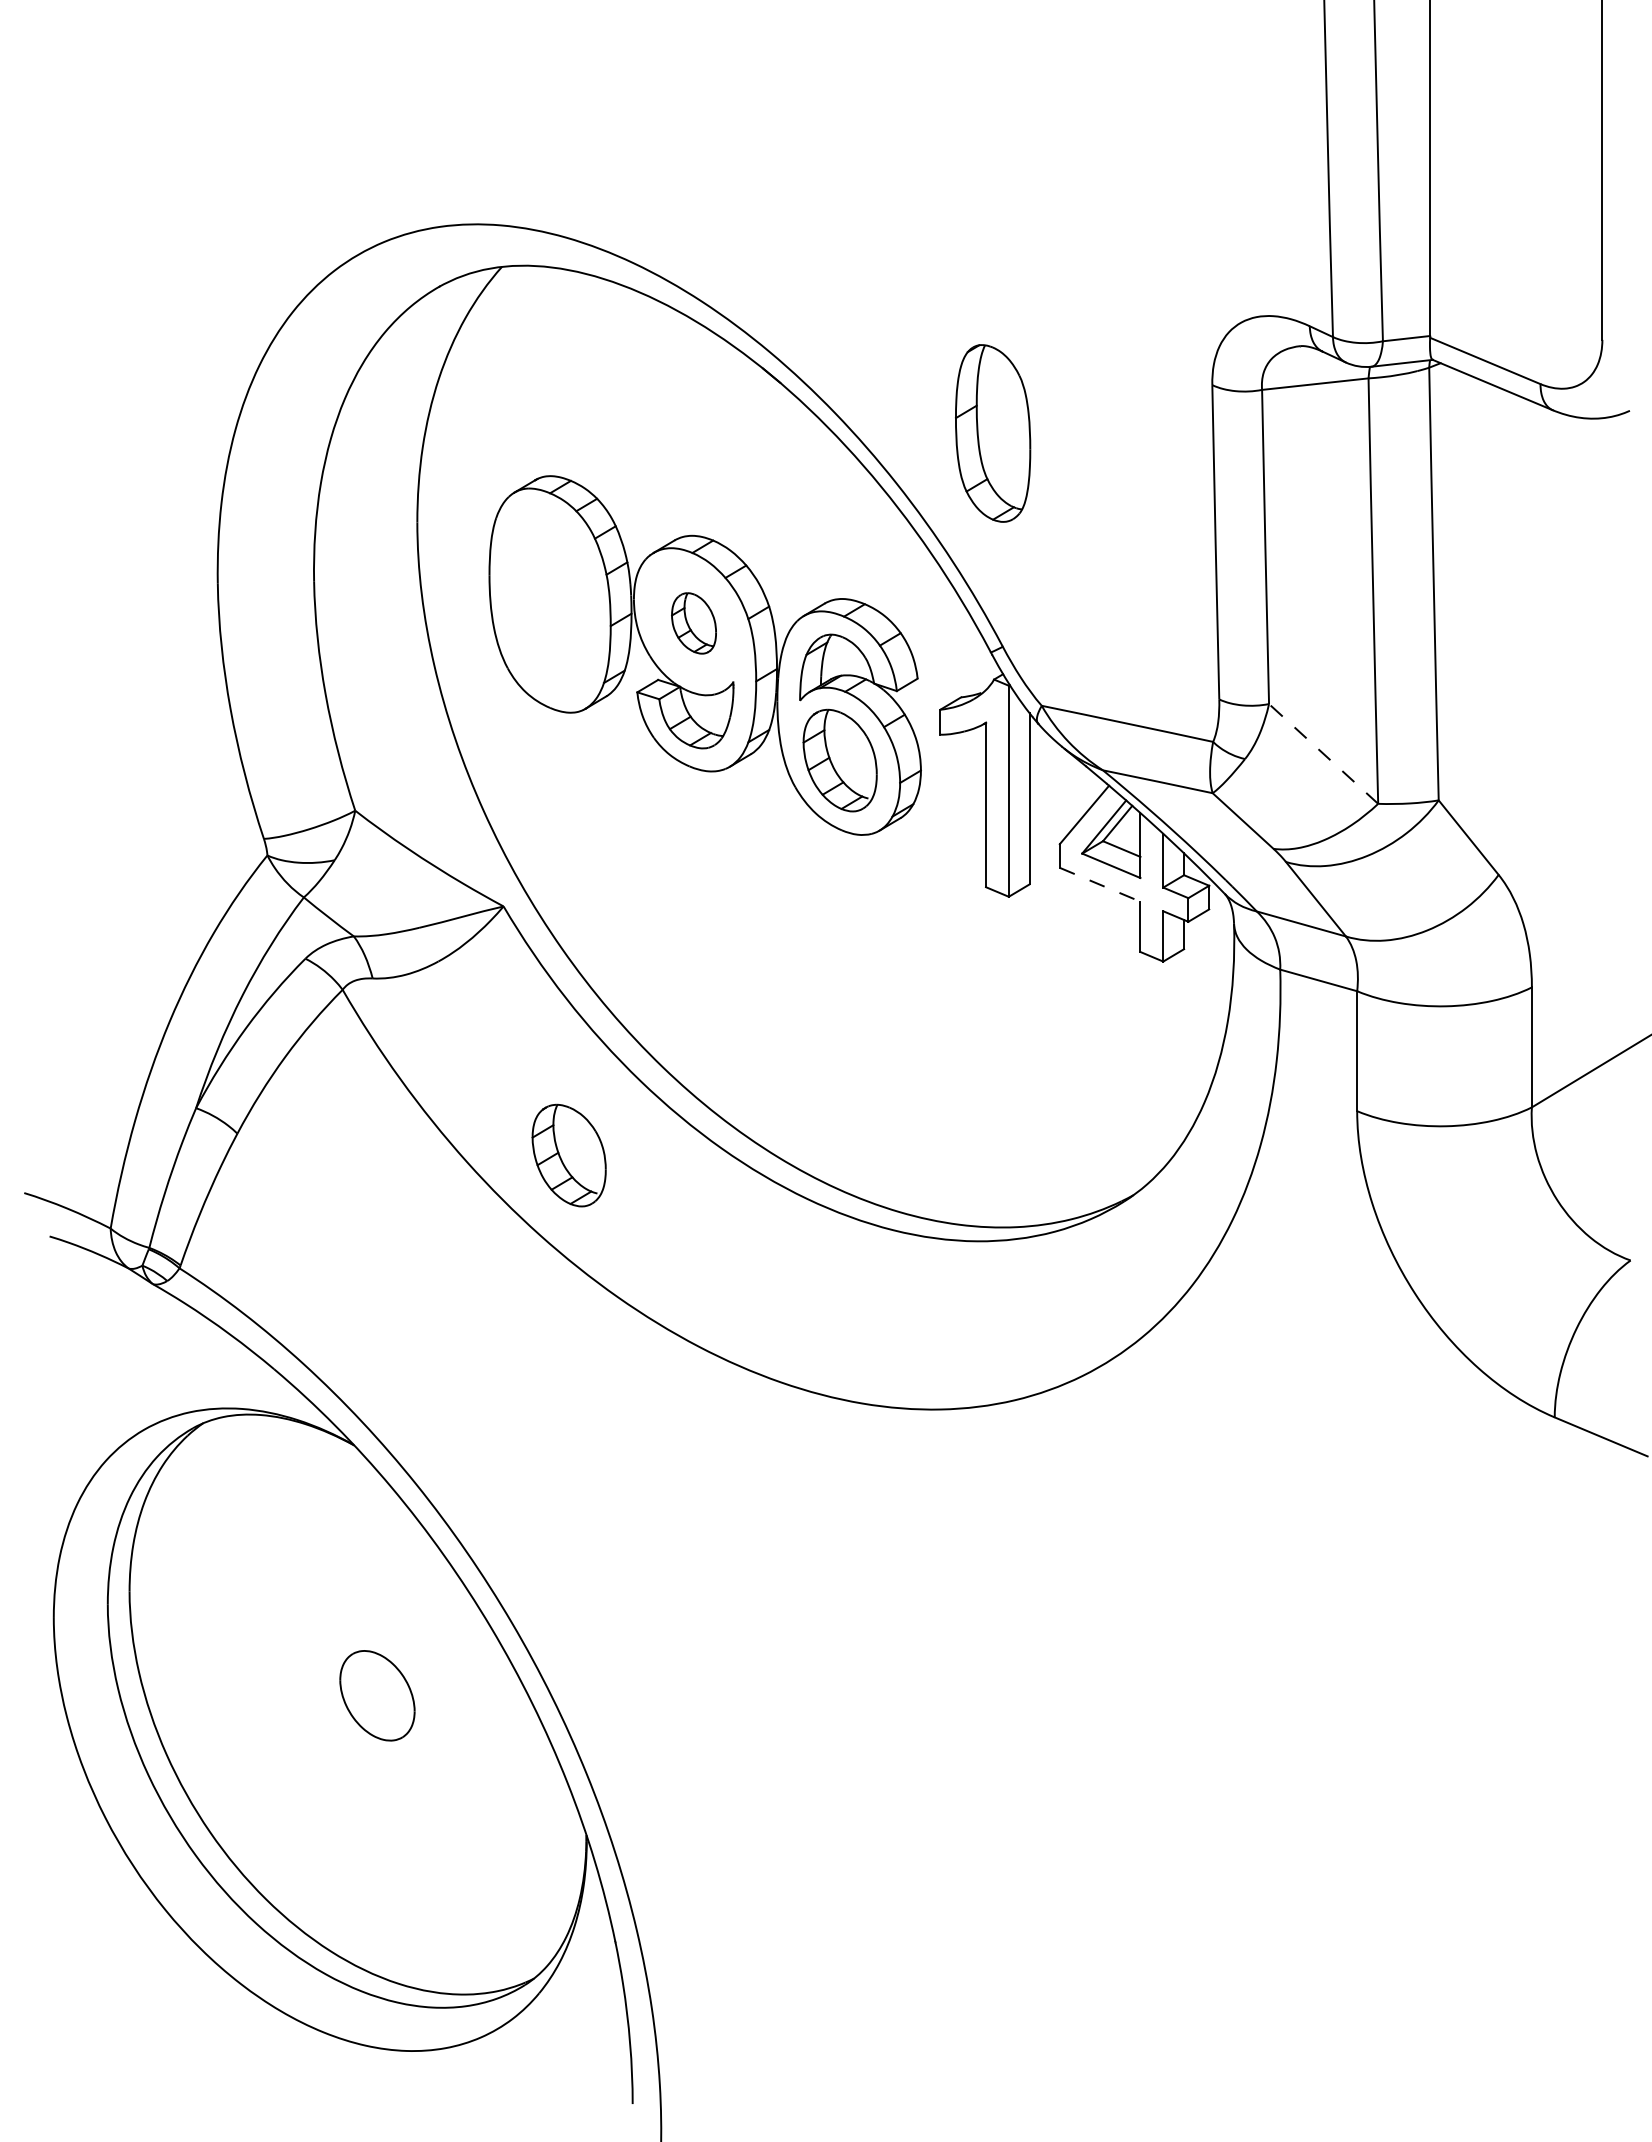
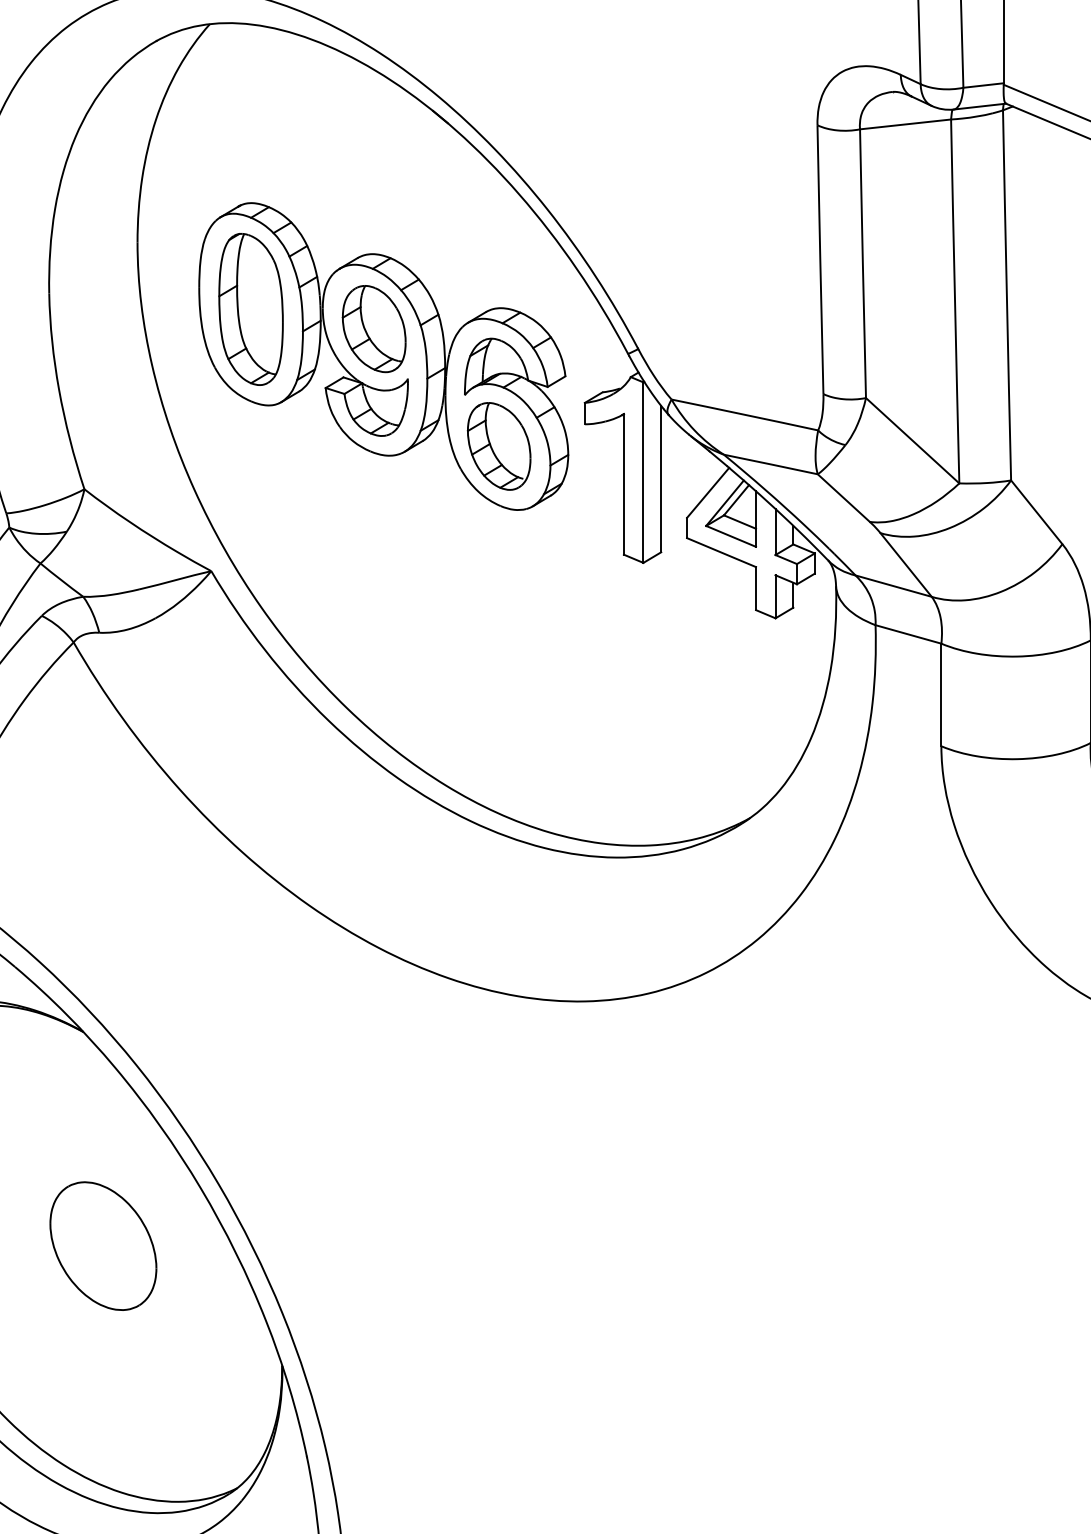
part: (993, 433) -> (251, 309), moved
part: (693, 623) -> (373, 329), size x1.67
line: (1323, 753) -> (912, 440), dashed -> solid
line: (1100, 884) -> (721, 552), dashed -> solid
part: (568, 1155) -> (266, 784), removed
part: (377, 1695) -> (103, 1246), size x1.67

